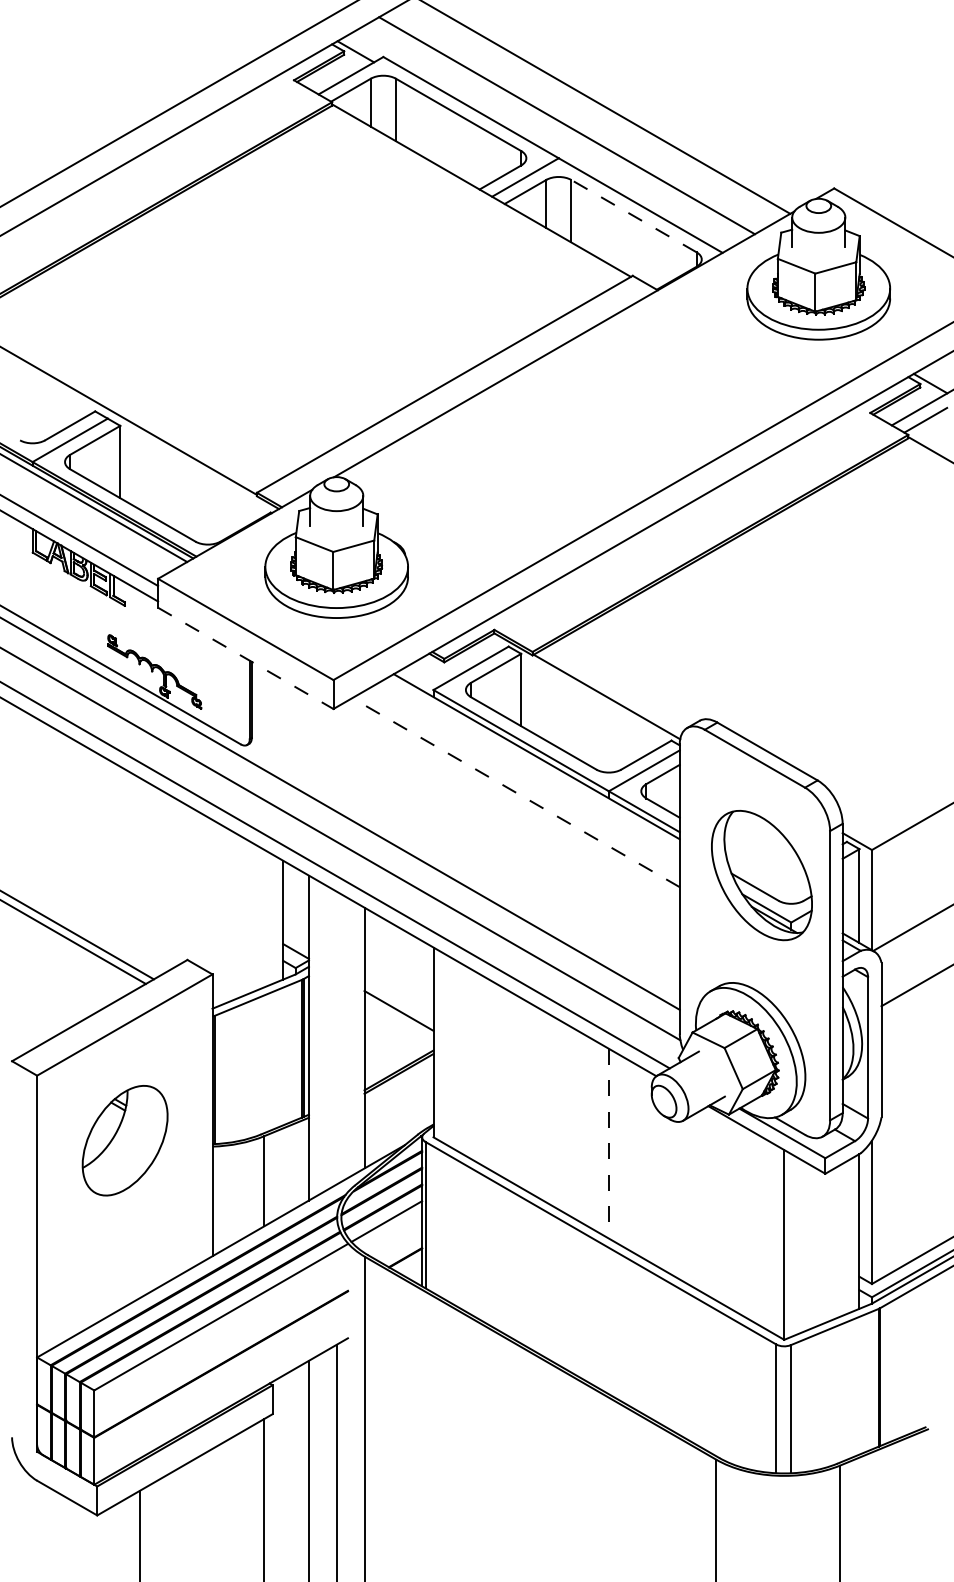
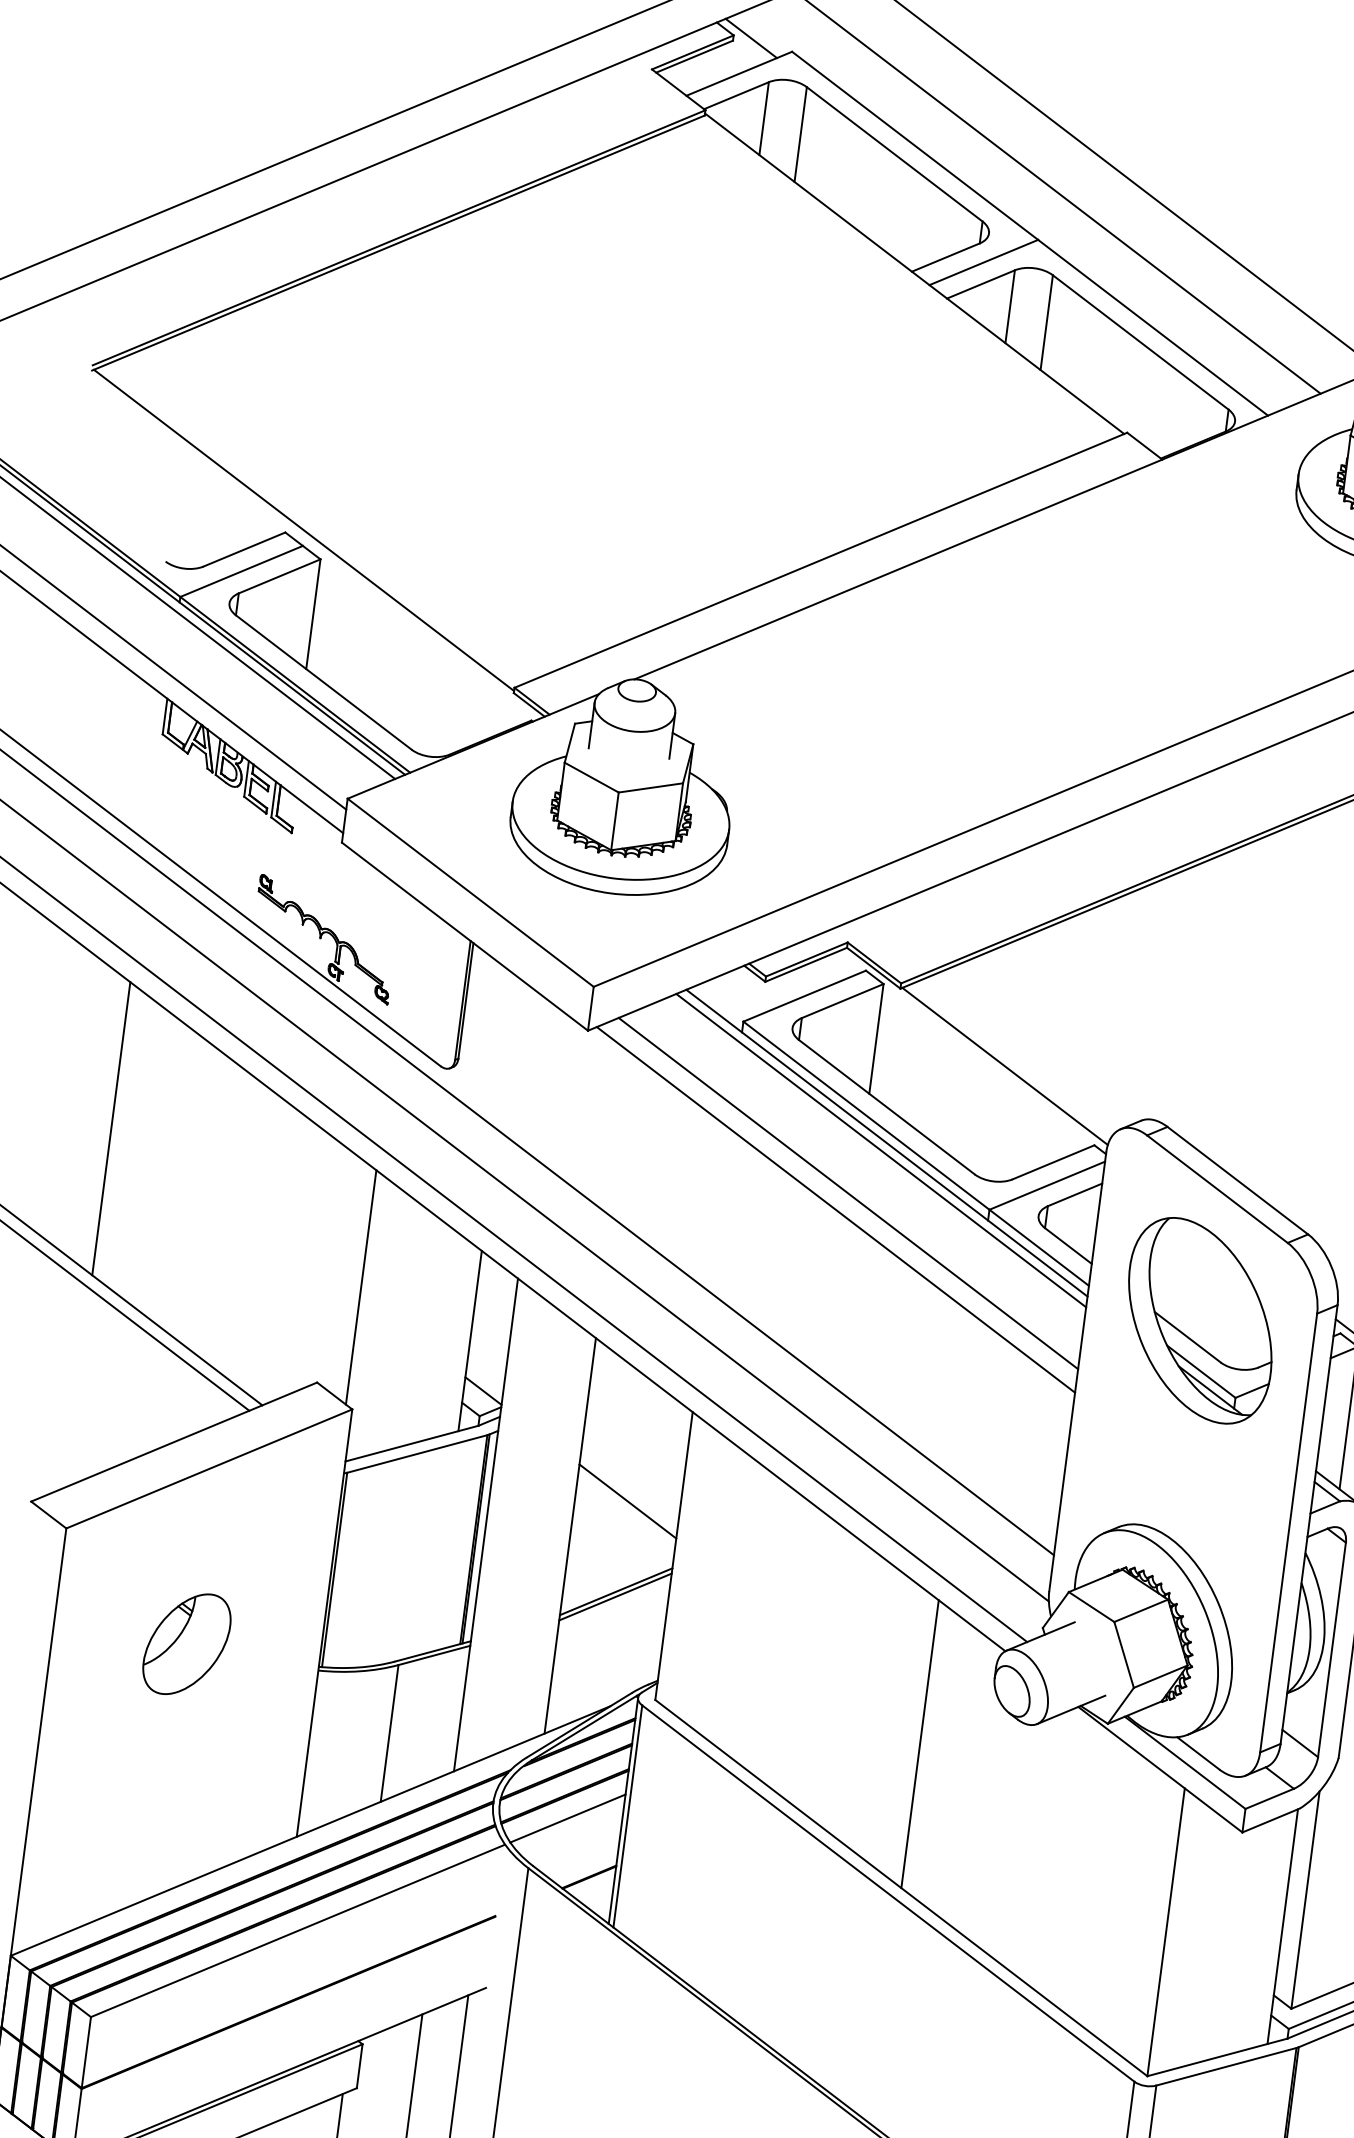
line: (633, 215) -> (1140, 341), dashed -> solid
line: (246, 658) -> (466, 936), dashed -> solid
line: (533, 761) -> (880, 1149), added
line: (515, 792) -> (847, 1193), dashed -> solid
line: (508, 803) -> (834, 1208), added
line: (32, 812) -> (111, 1128), added
part: (761, 875) -> (1199, 1320), moved
line: (208, 894) -> (361, 1287), added
part: (124, 1140) -> (186, 1643), size x0.62
line: (608, 1143) -> (919, 1743), dashed -> solid

